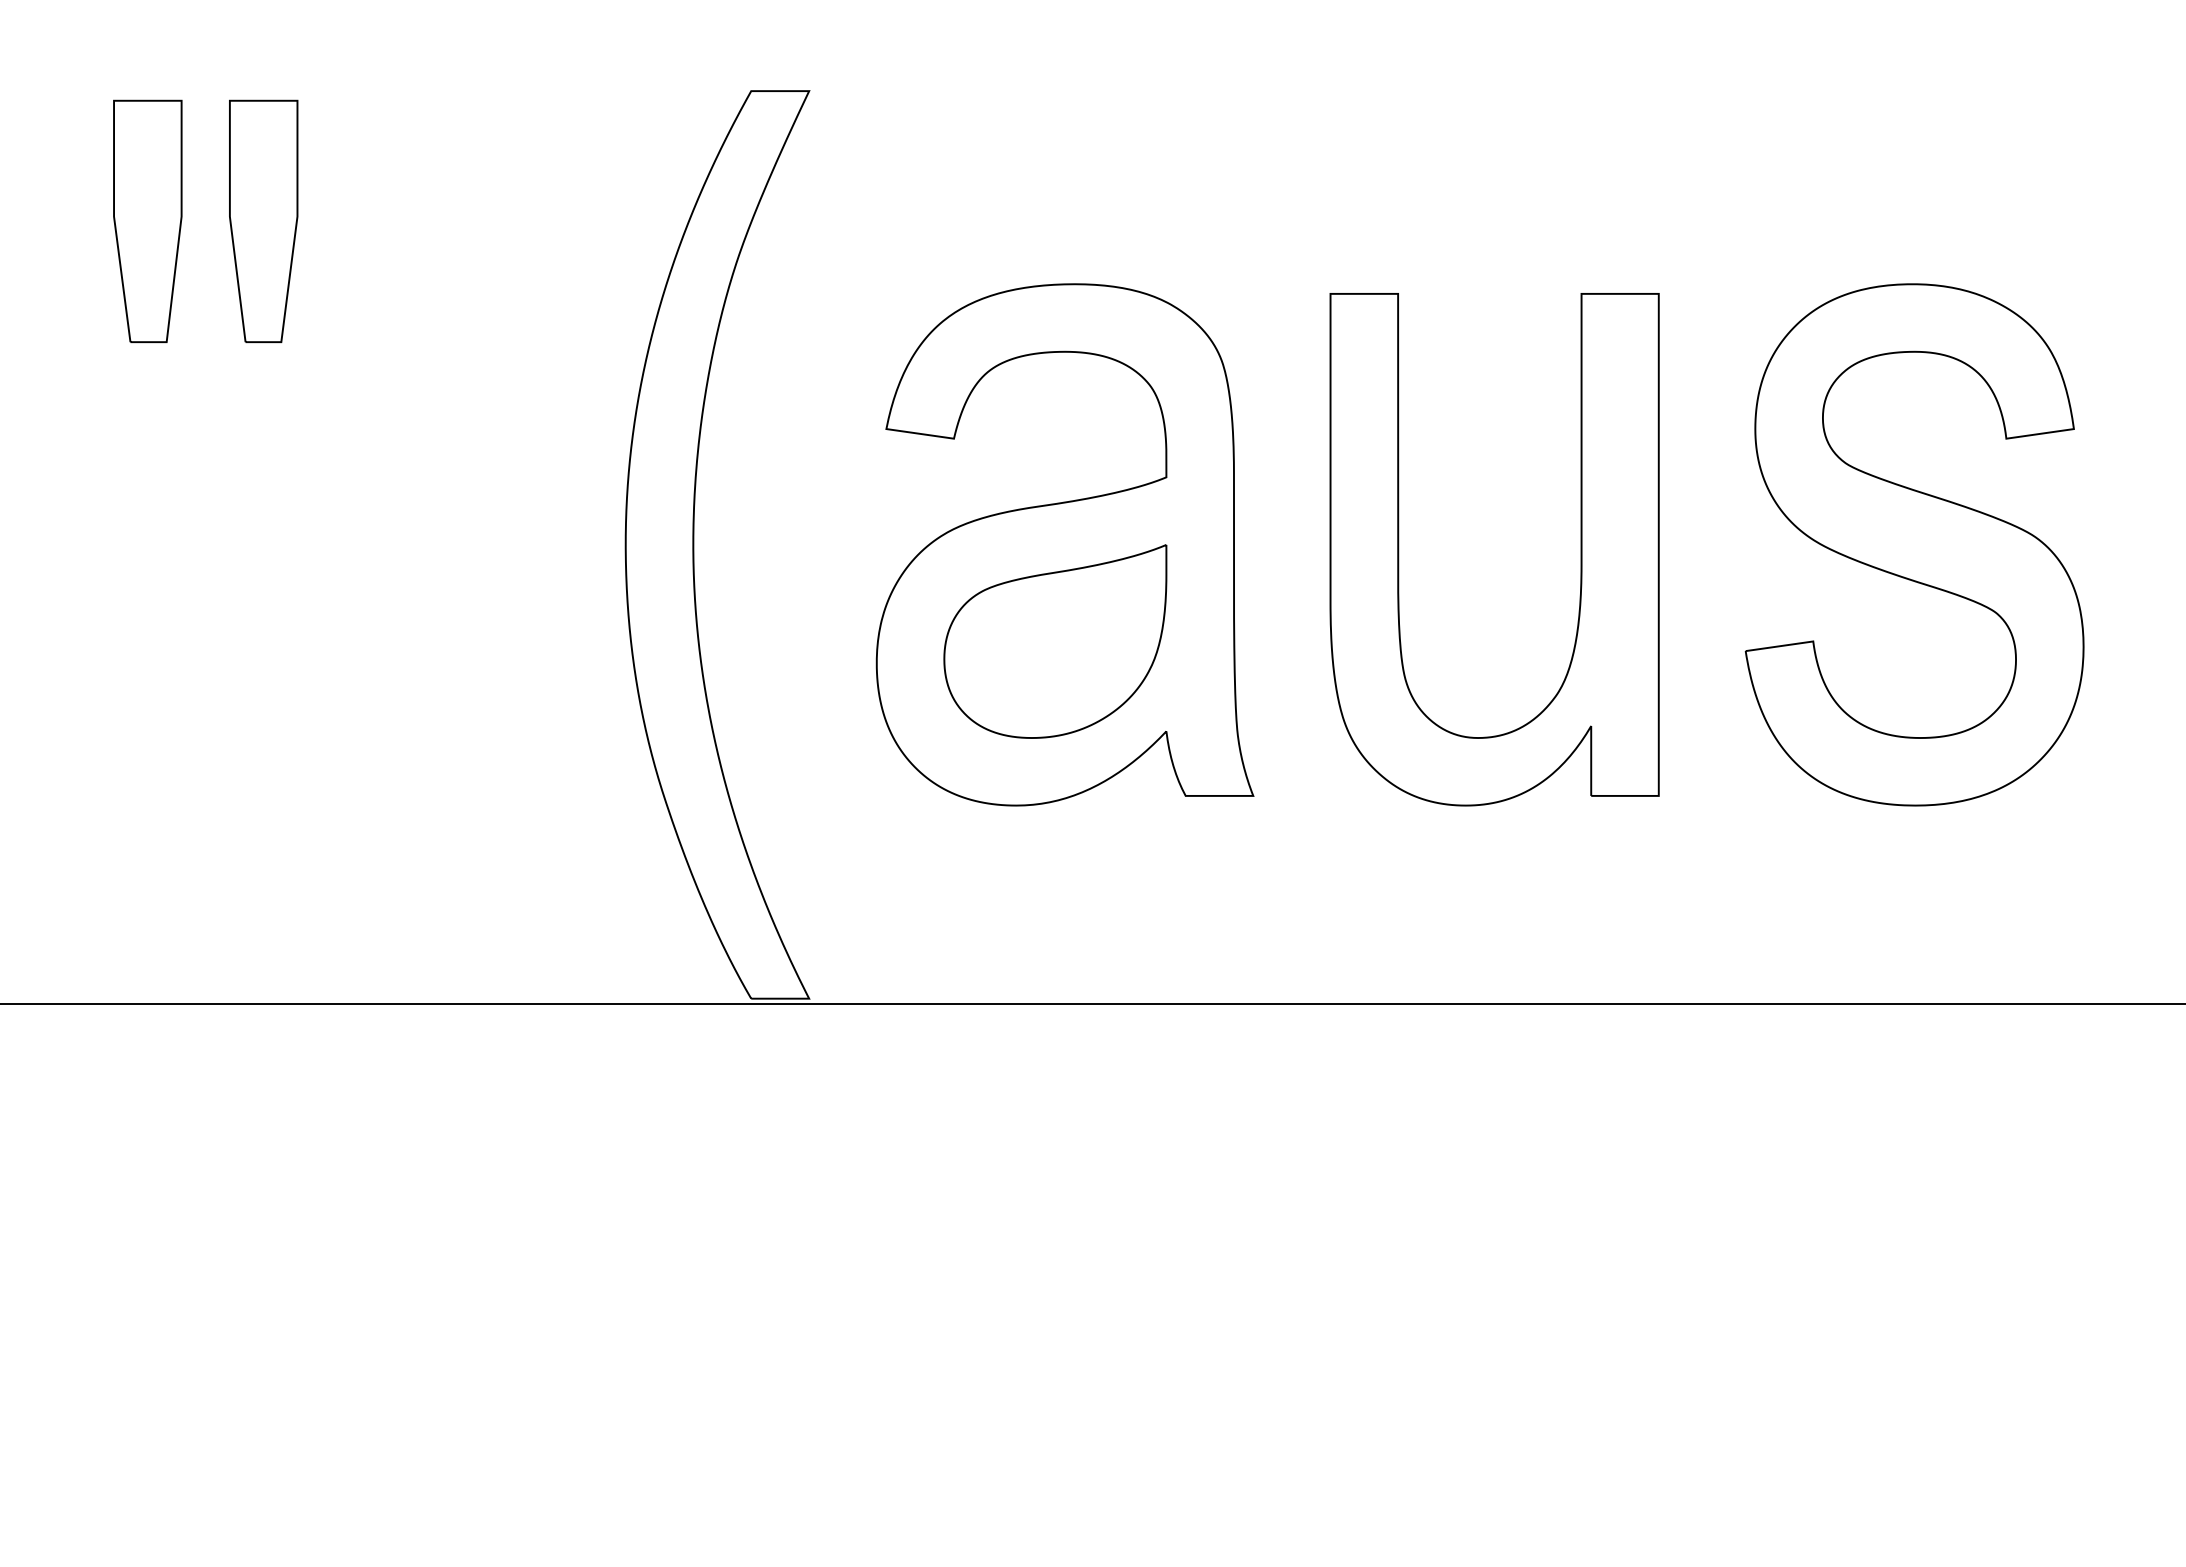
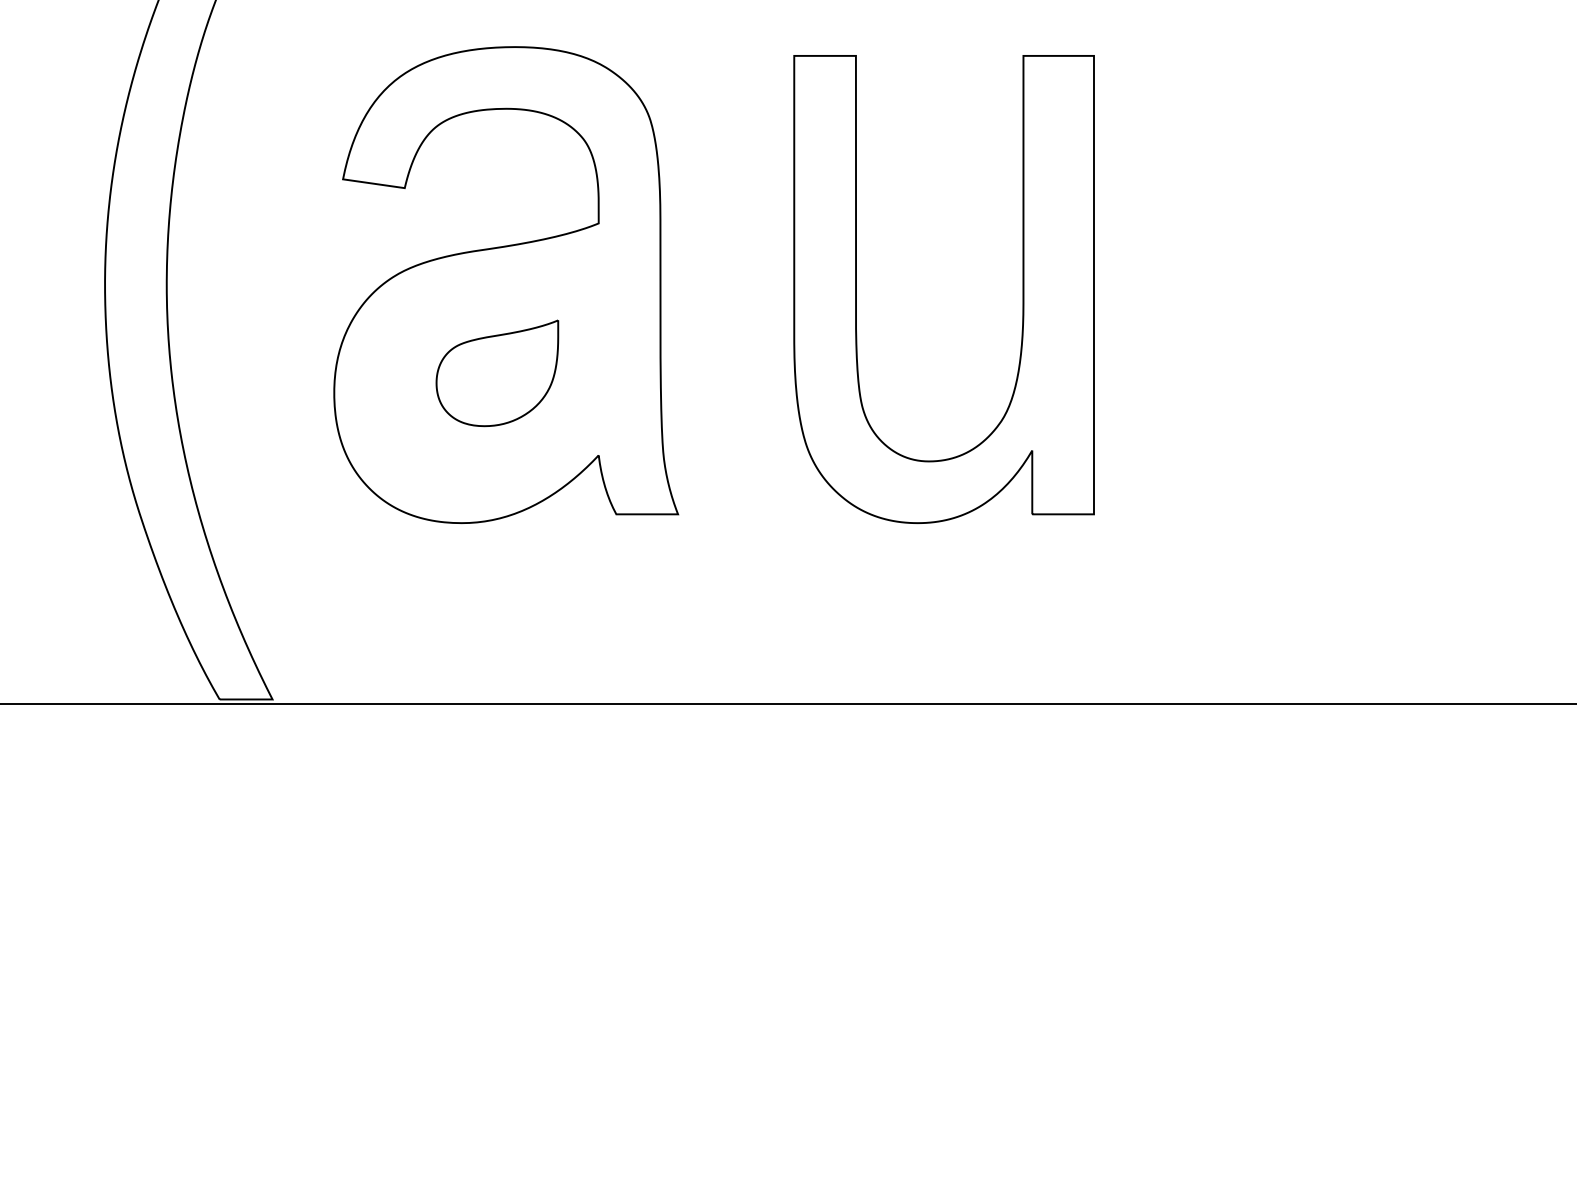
part: (1914, 544) -> (1281, 284), removed
part: (1580, 549) -> (1022, 289), moved
part: (1055, 641) -> (497, 373), size x0.6

